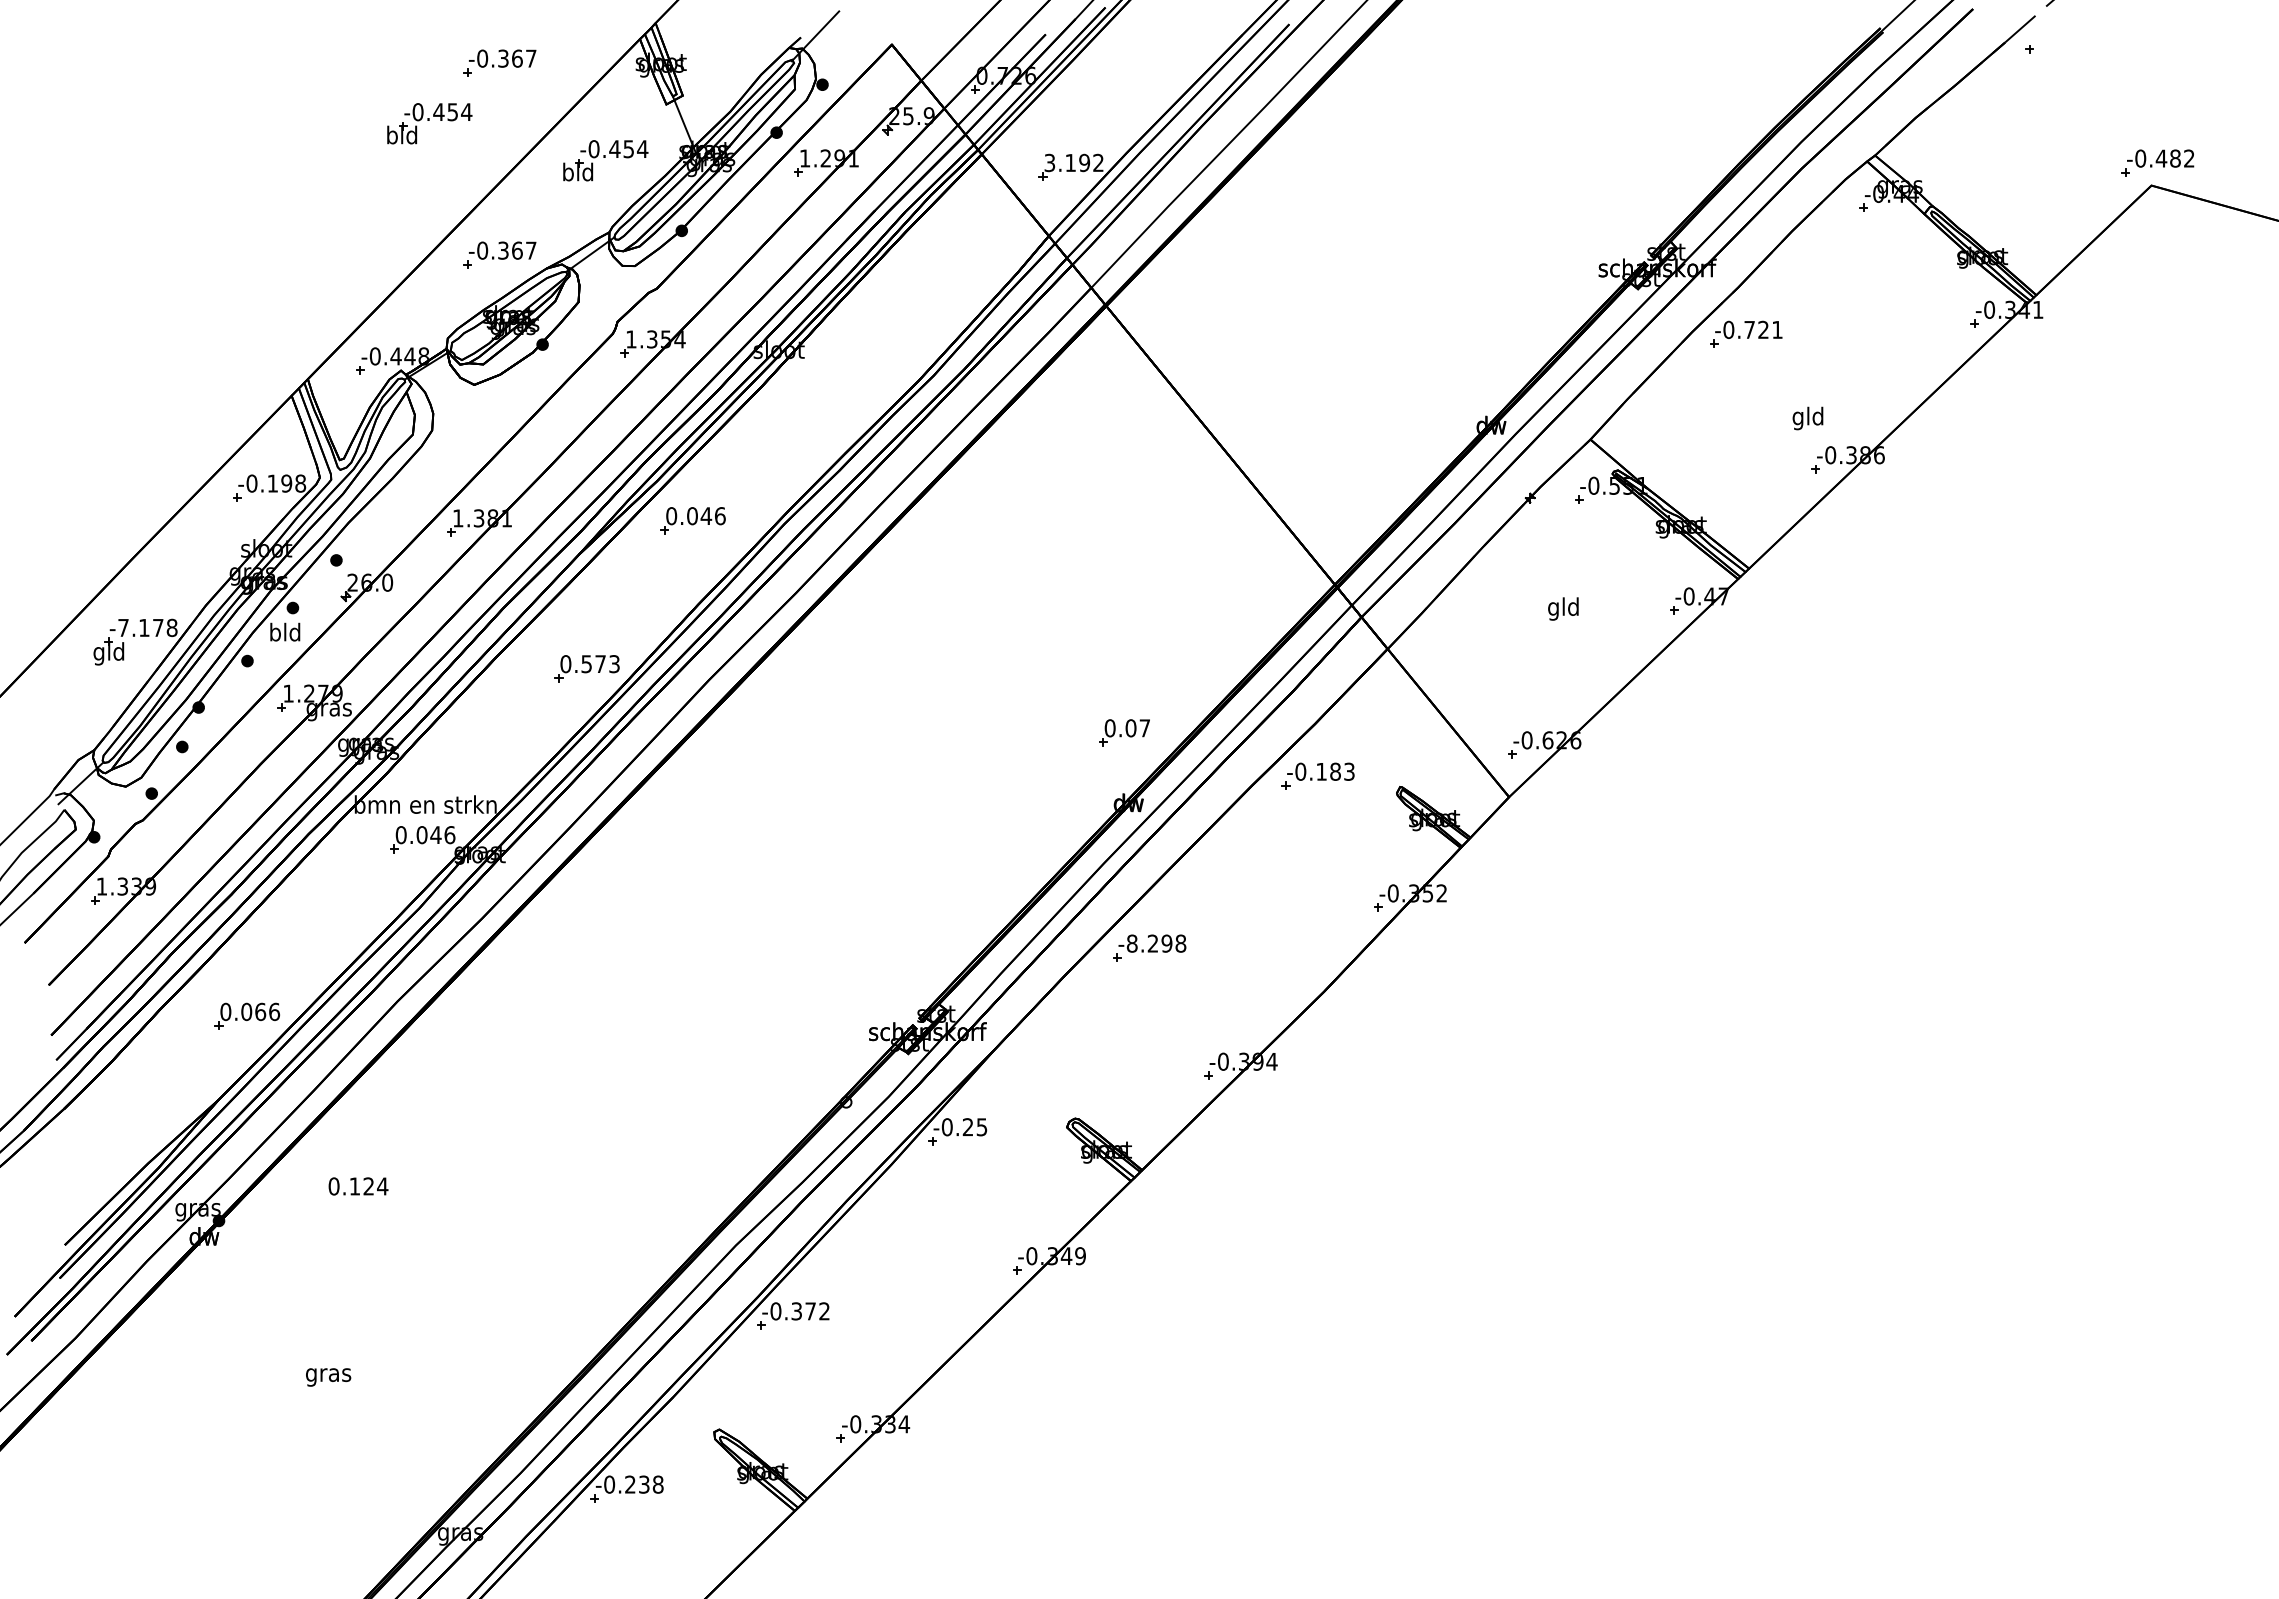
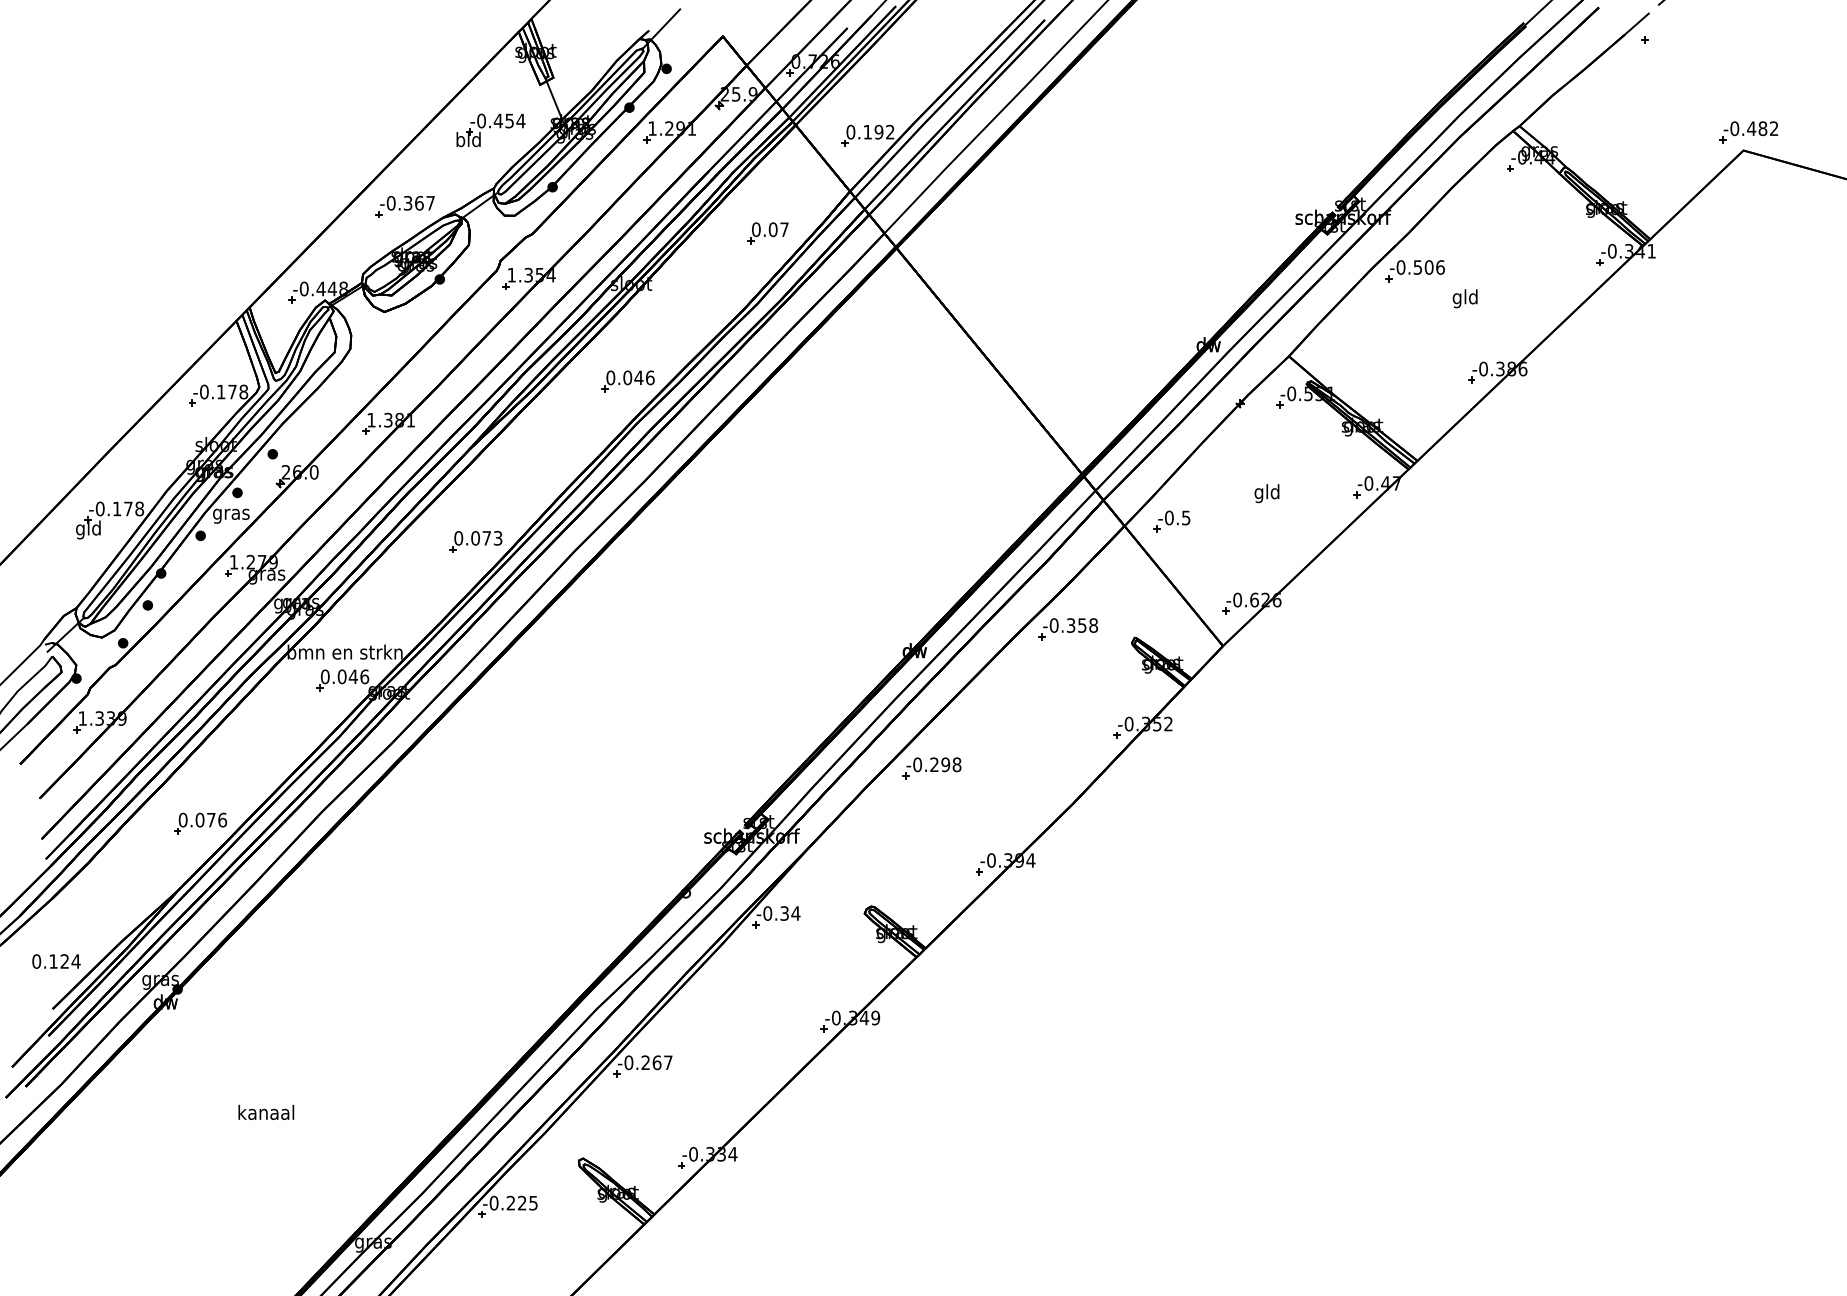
part: (499, 62) -> (404, 50), removed
part: (429, 123) -> (348, 100), removed
text: (1049, 162) -> (850, 131), 3.192 -> 0.192
text: (1763, 329) -> (1429, 267), -0.721 -> -0.506
text: (1807, 418) -> (1464, 298), moved
text: (286, 483) -> (232, 391), -0.198 -> -0.178
part: (692, 520) -> (627, 381), moved
text: (123, 627) -> (100, 508), -7.178 -> -0.178
text: (284, 634) -> (230, 514), bld -> gras
part: (1446, 643) -> (1172, 521), added
text: (586, 664) -> (475, 538), 0.573 -> 0.073
part: (1124, 732) -> (767, 233), moved
text: (1335, 771) -> (1082, 625), -0.183 -> -0.358
text: (1131, 943) -> (917, 764), -8.298 -> -0.298
text: (260, 1011) -> (211, 819), 0.066 -> 0.076
text: (974, 1127) -> (789, 913), -0.25 -> -0.34
text: (358, 1186) -> (56, 961), moved
text: (810, 1311) -> (656, 1062), -0.372 -> -0.267
text: (328, 1374) -> (266, 1113), gras -> kanaal
text: (651, 1484) -> (528, 1203), -0.238 -> -0.225

